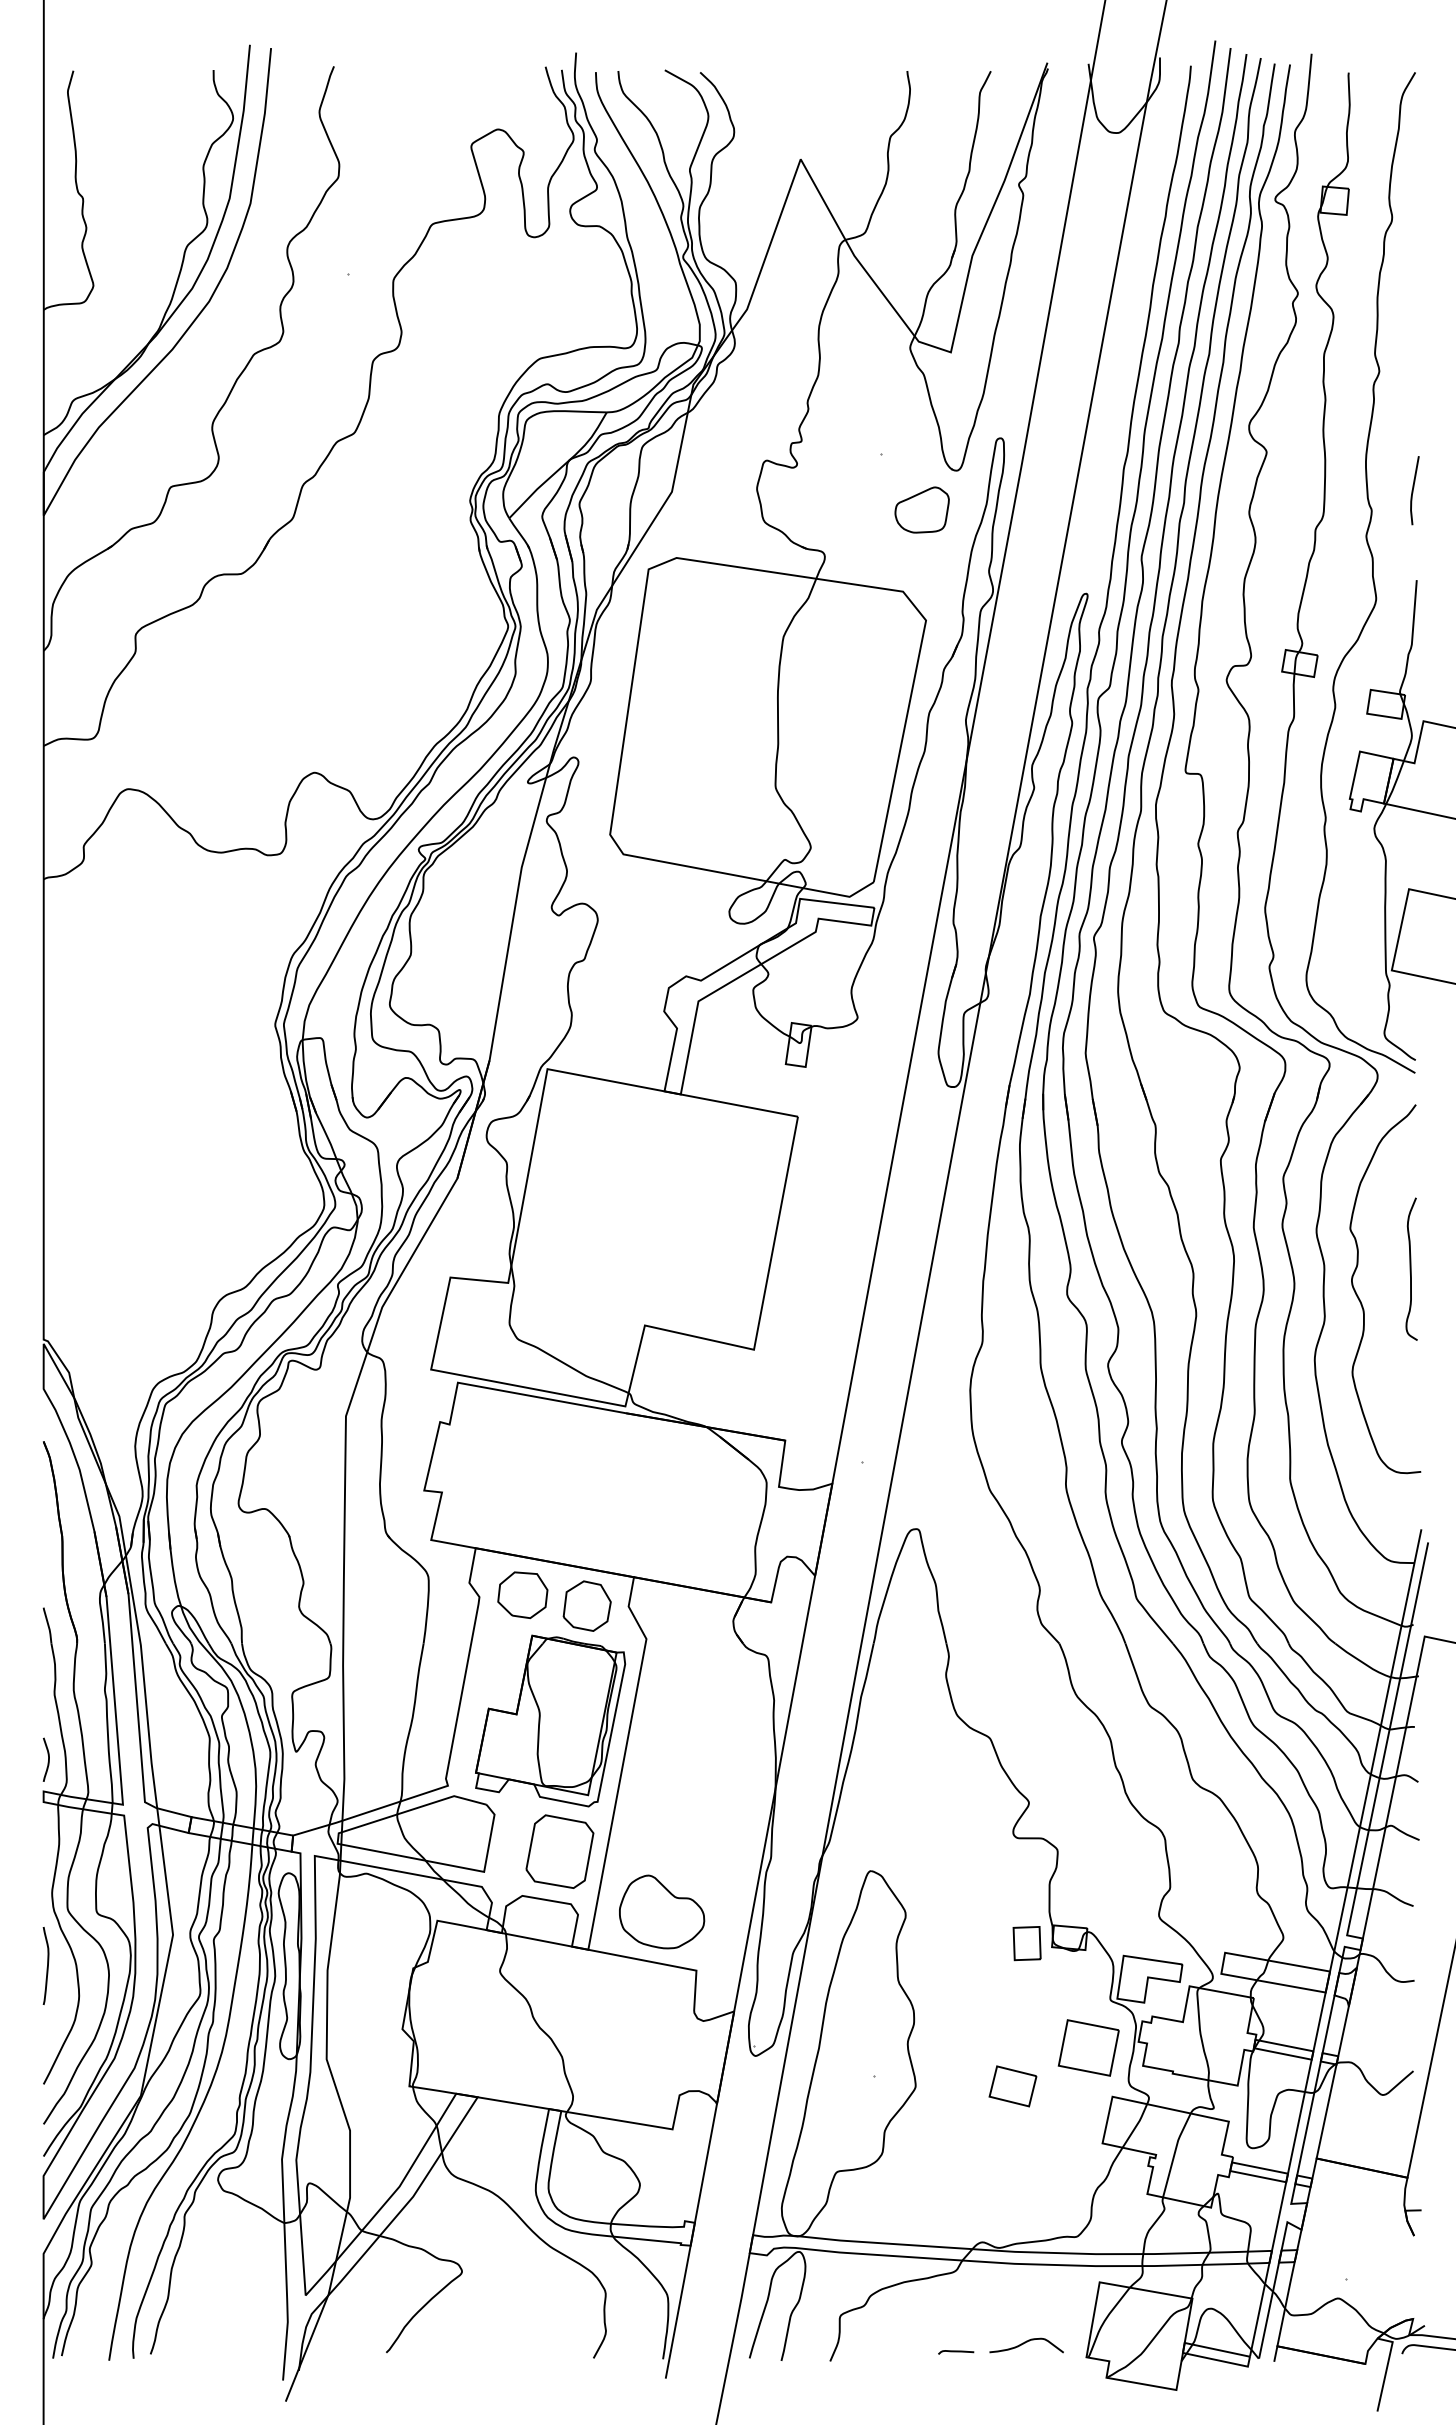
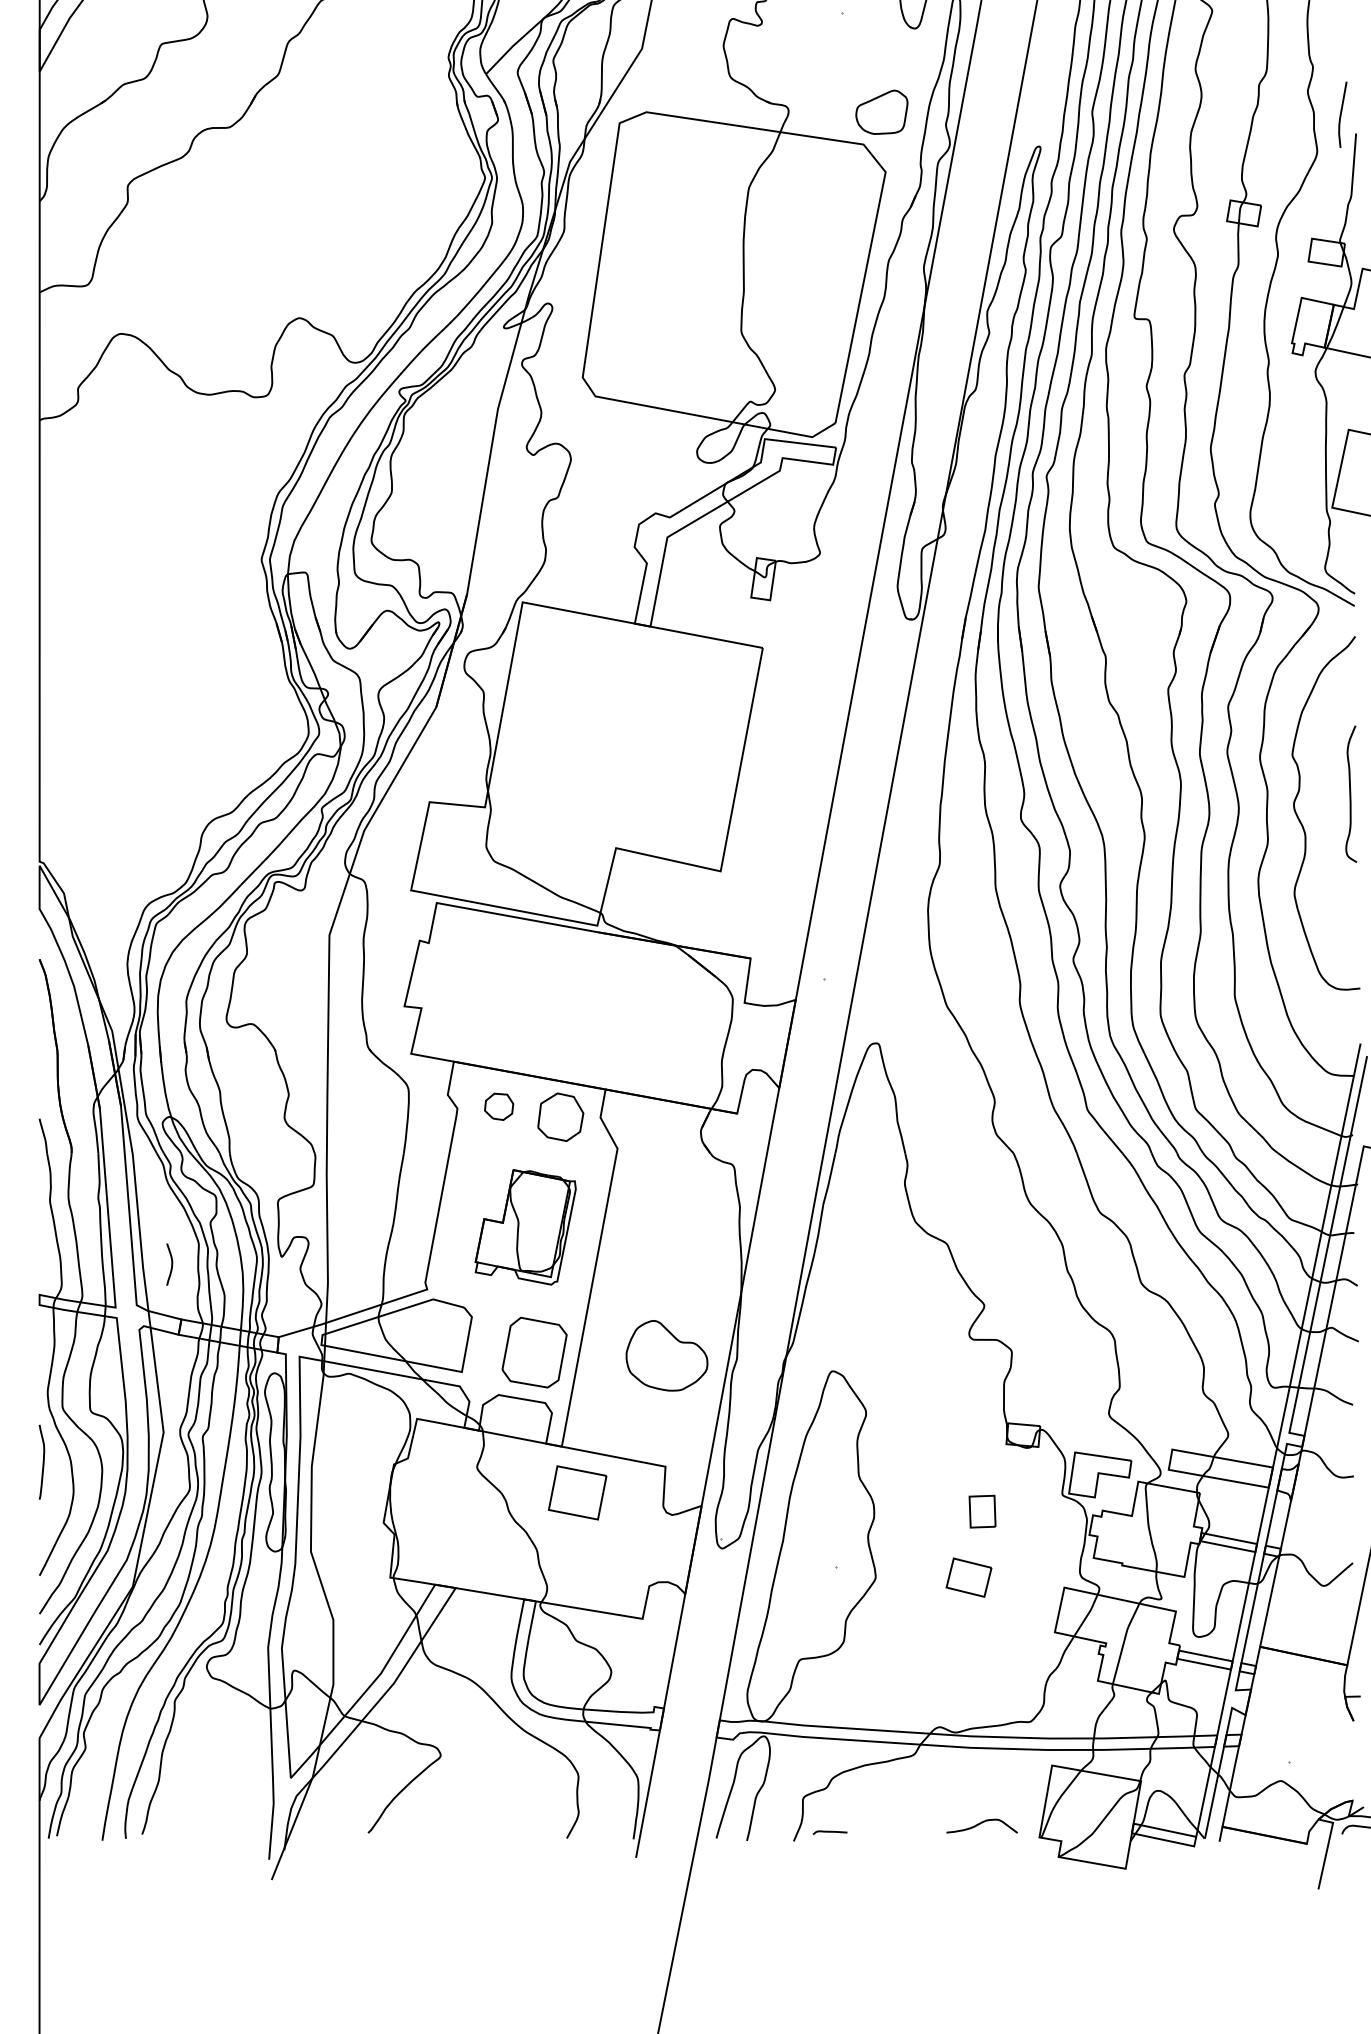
line: (1413, 490) -> (1341, 114), moved
part: (921, 509) -> (881, 111), moved
part: (522, 1595) -> (498, 1107), size x0.6
part: (550, 1720) -> (525, 1226), size x0.7
curve: (48, 1759) -> (171, 1264), moved
part: (662, 1911) -> (667, 1355), moved
part: (1026, 1943) -> (981, 1511), moved
part: (1088, 2047) -> (577, 1492), moved
curve: (956, 2352) -> (830, 1832), moved

